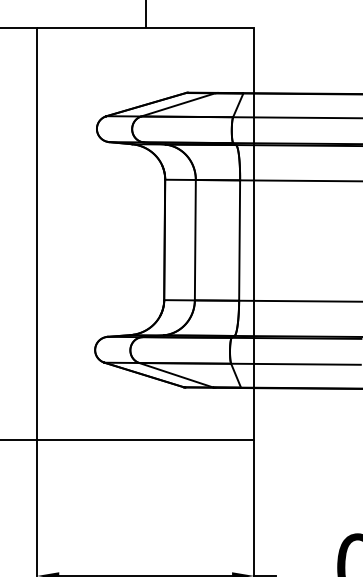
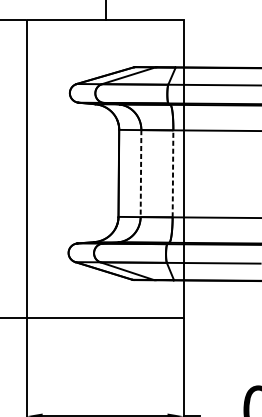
line: (195, 240) -> (141, 173), solid -> dashed
line: (239, 240) -> (172, 173), solid -> dashed

